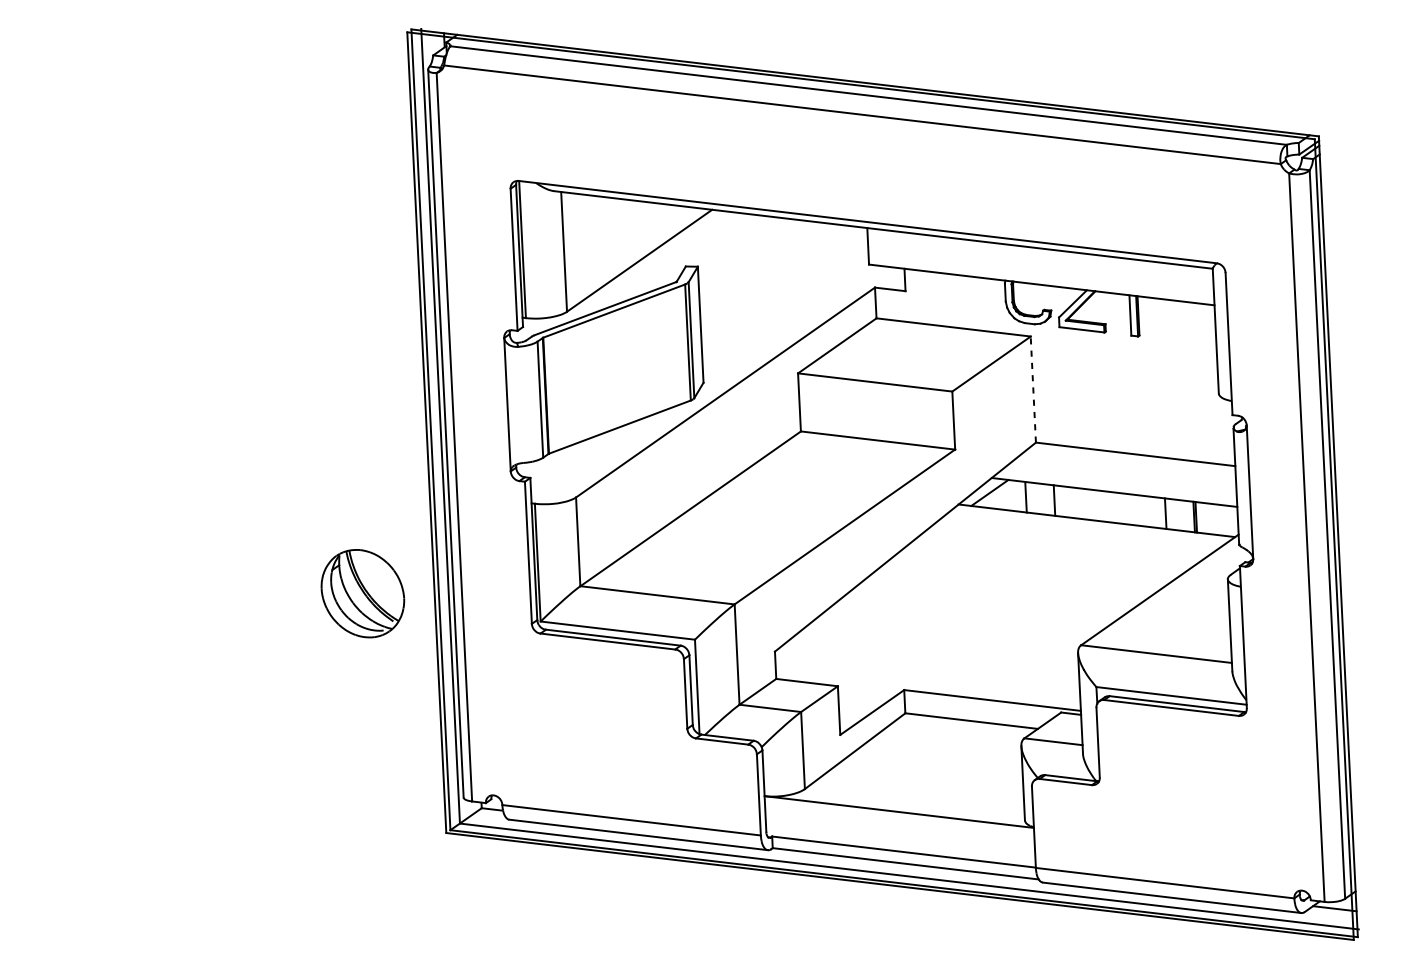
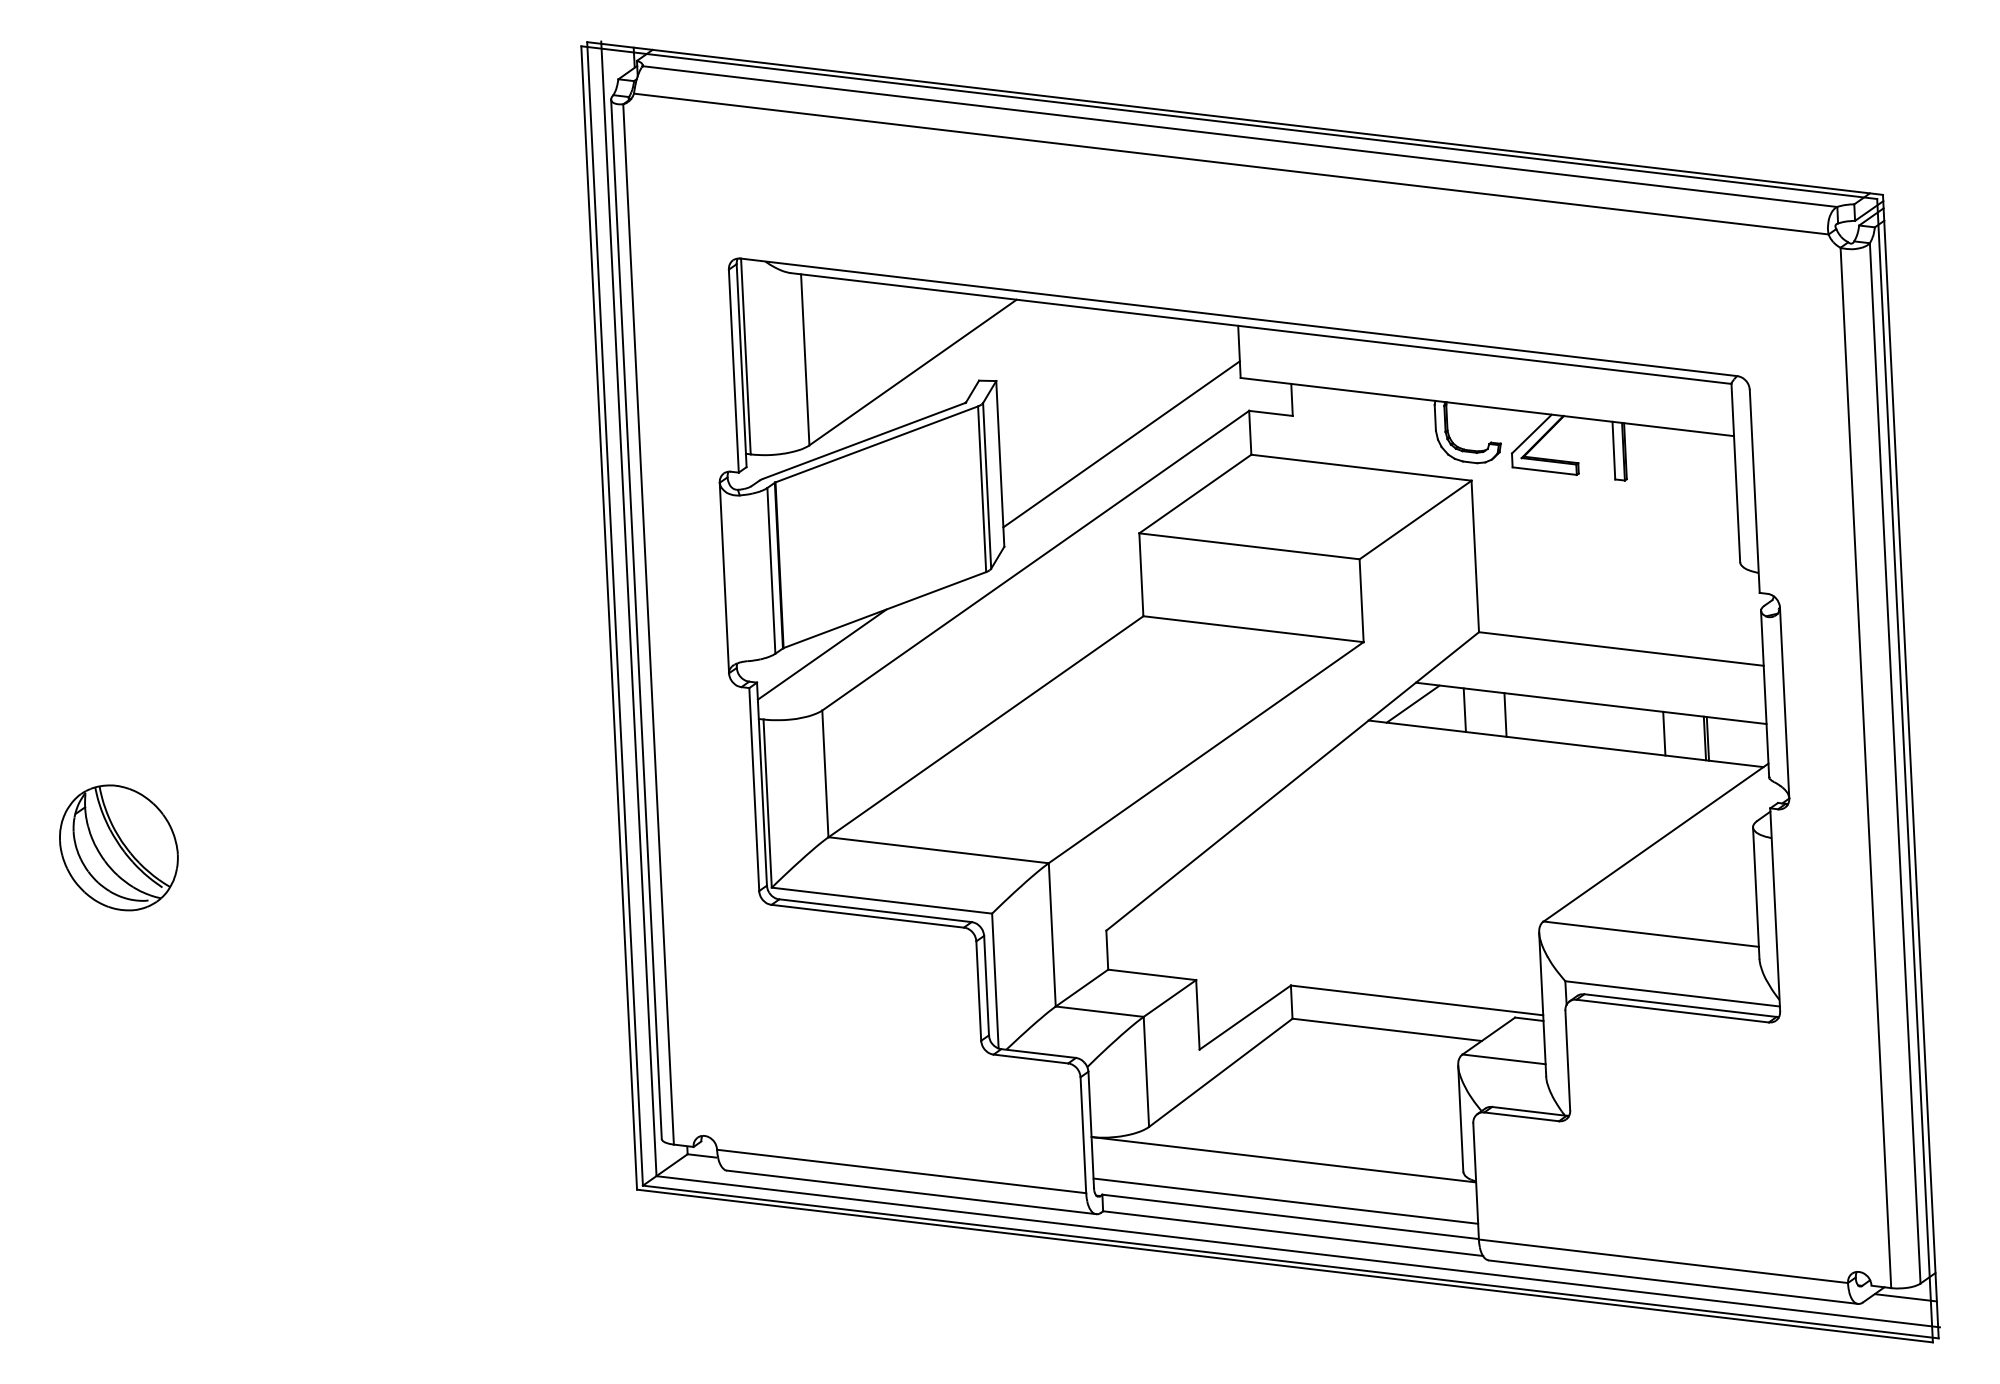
line: (785, 311) -> (1121, 444), added
line: (1033, 389) -> (1475, 556), dashed -> solid
line: (575, 458) -> (821, 654), added
part: (362, 593) -> (118, 847), moved
line: (900, 840) -> (1285, 1200), added

